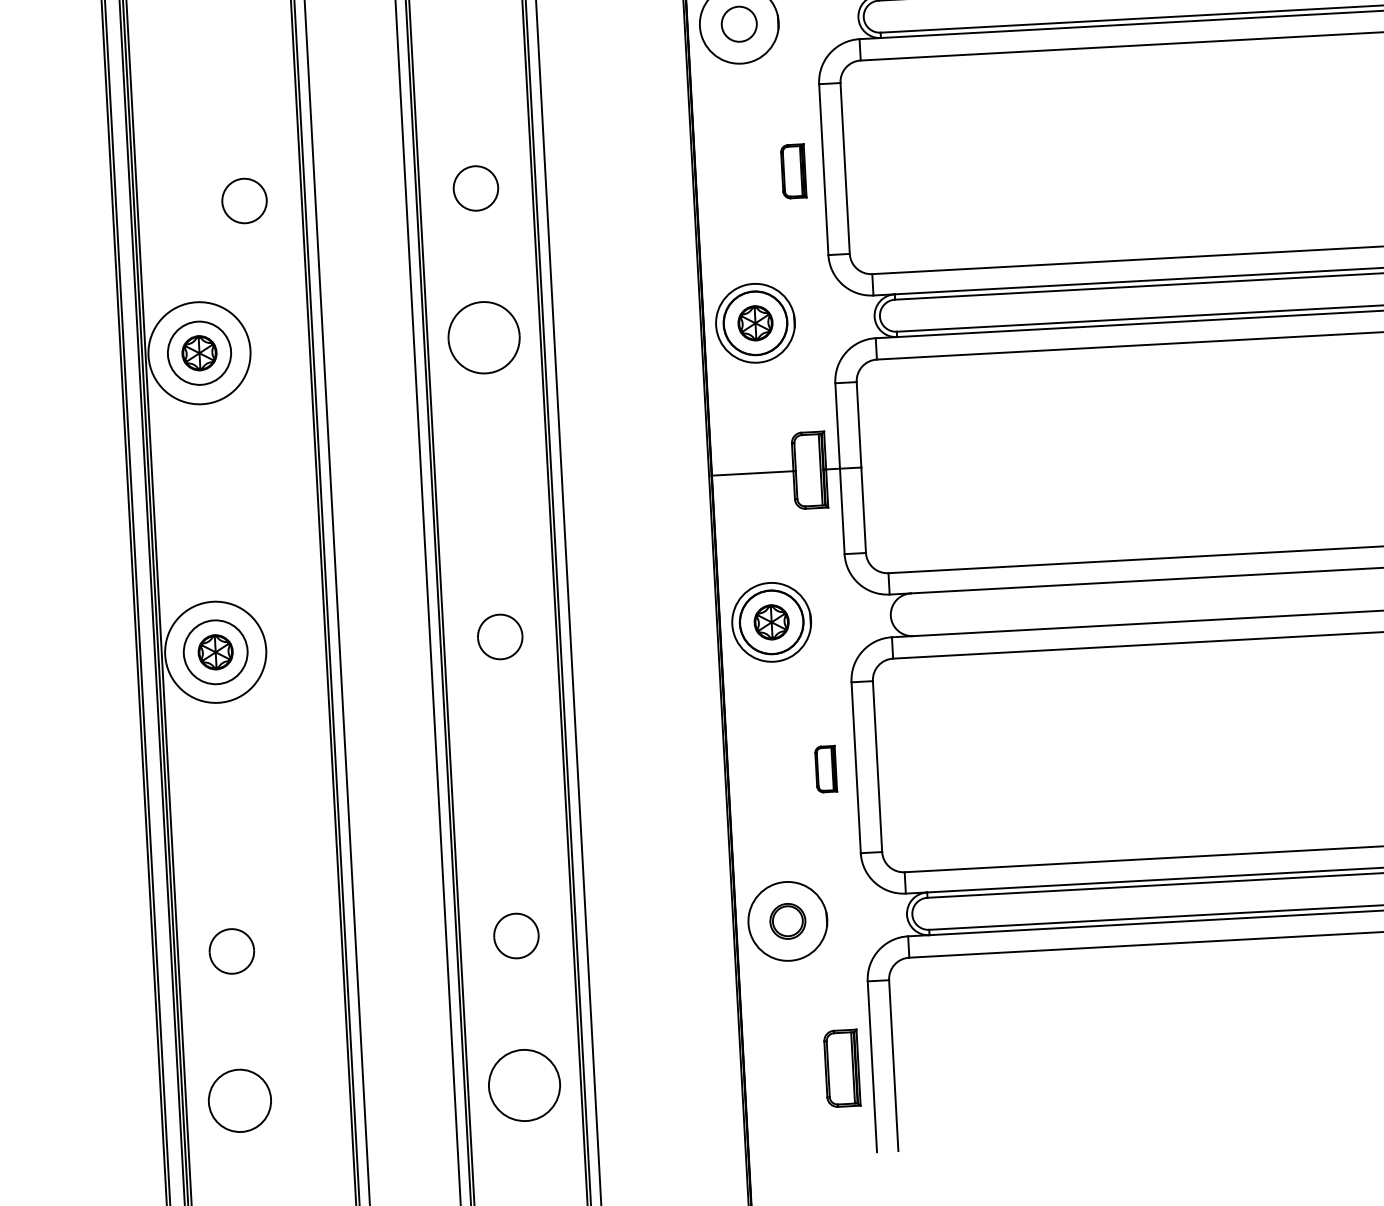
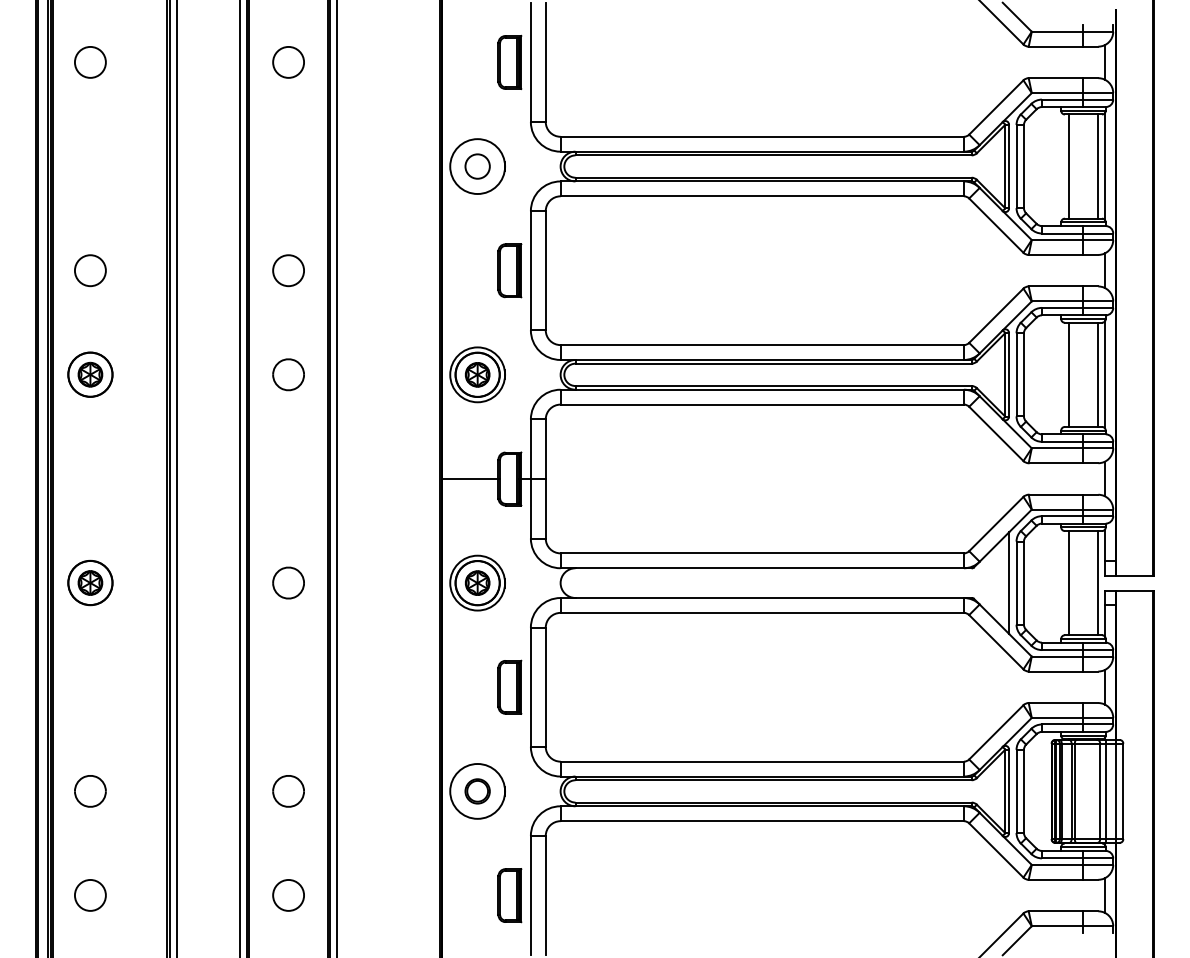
part: (793, 171) -> (509, 270), size x1.43
circle: (244, 200) -> (90, 270), moved
part: (483, 337) -> (288, 374), size x0.62
circle: (199, 352) -> (90, 374), size x0.62
circle: (215, 652) -> (90, 583), size x0.62
part: (825, 768) -> (509, 686), size x1.67
circle: (524, 1084) -> (288, 894), size x0.62
circle: (240, 1100) -> (90, 895), size x0.71

